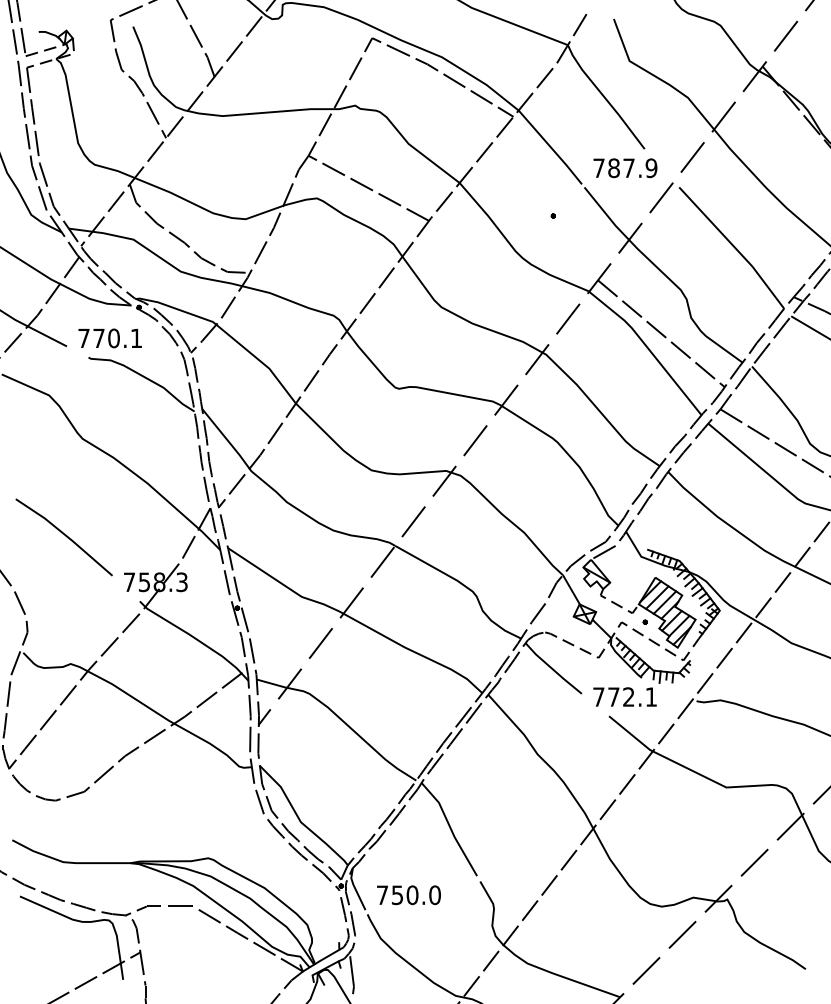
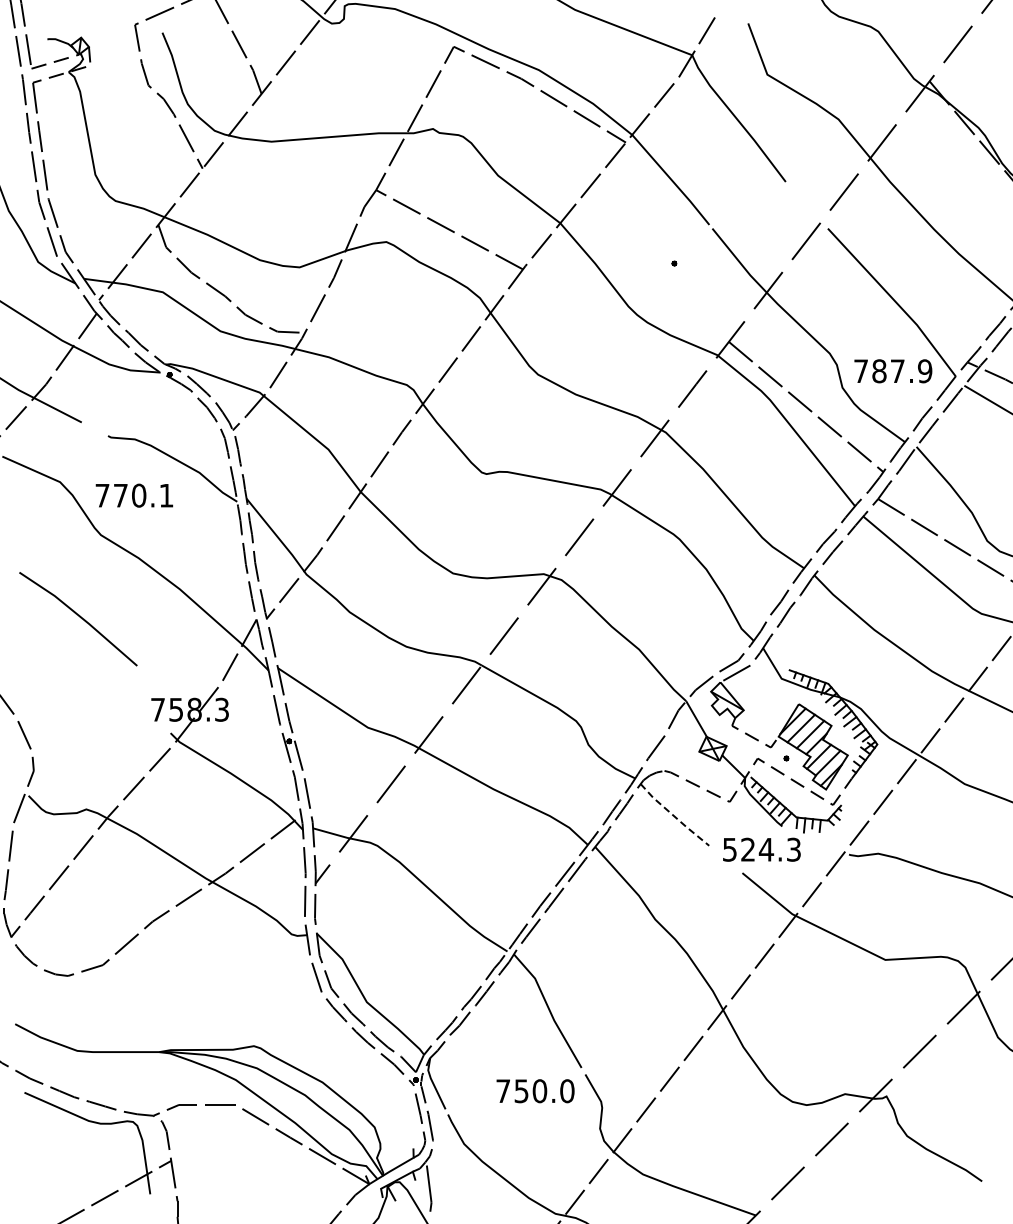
text: (625, 168) -> (893, 371), moved
text: (110, 338) -> (134, 495), moved
line: (65, 536) -> (79, 617), moved
line: (552, 669) -> (673, 816), solid -> dashed
text: (624, 696) -> (761, 849), 772.1 -> 524.3
text: (408, 895) -> (535, 1091), moved

